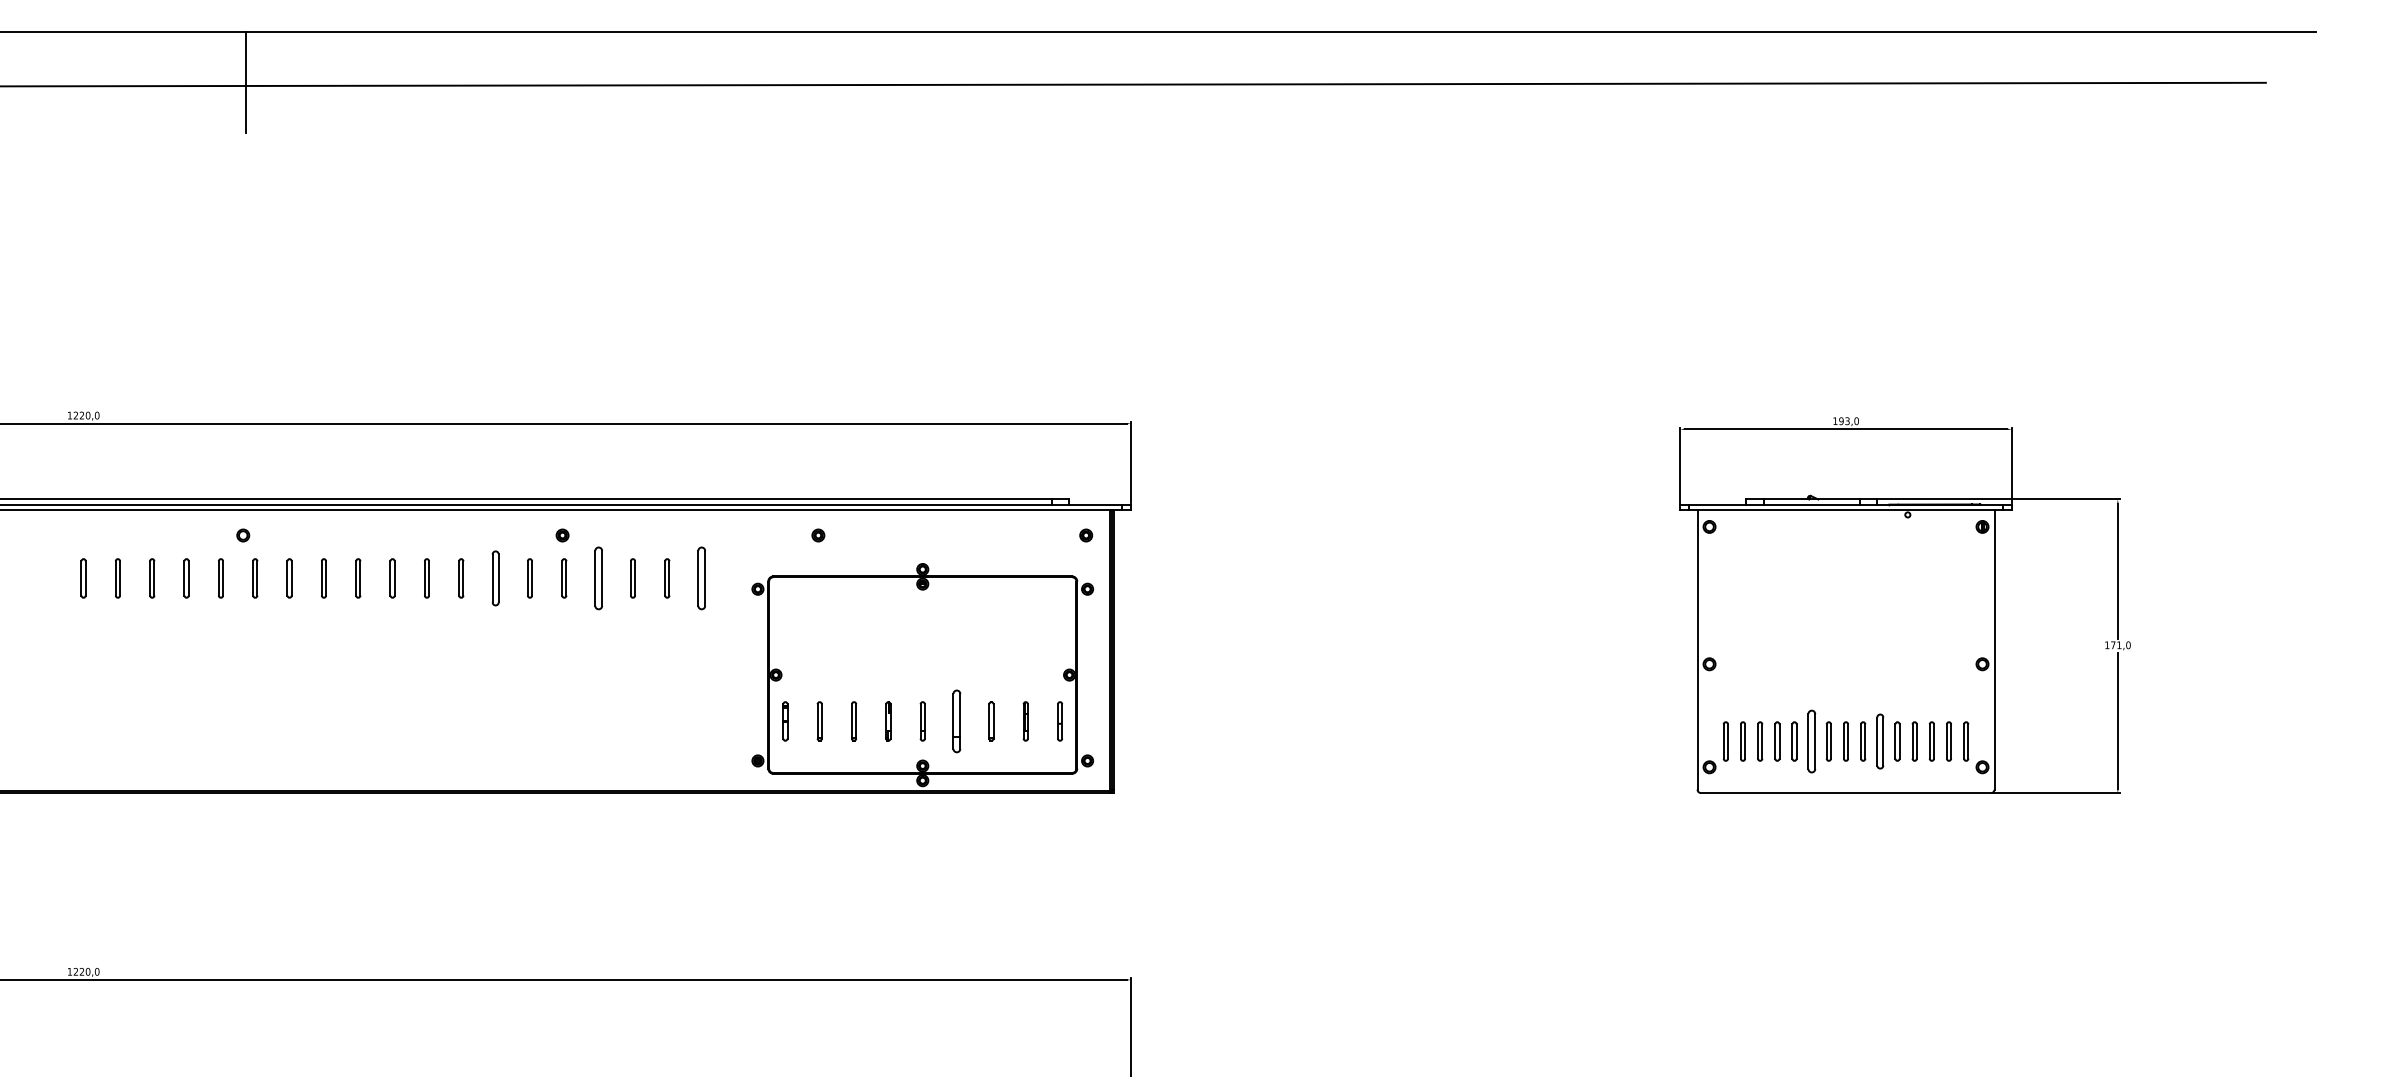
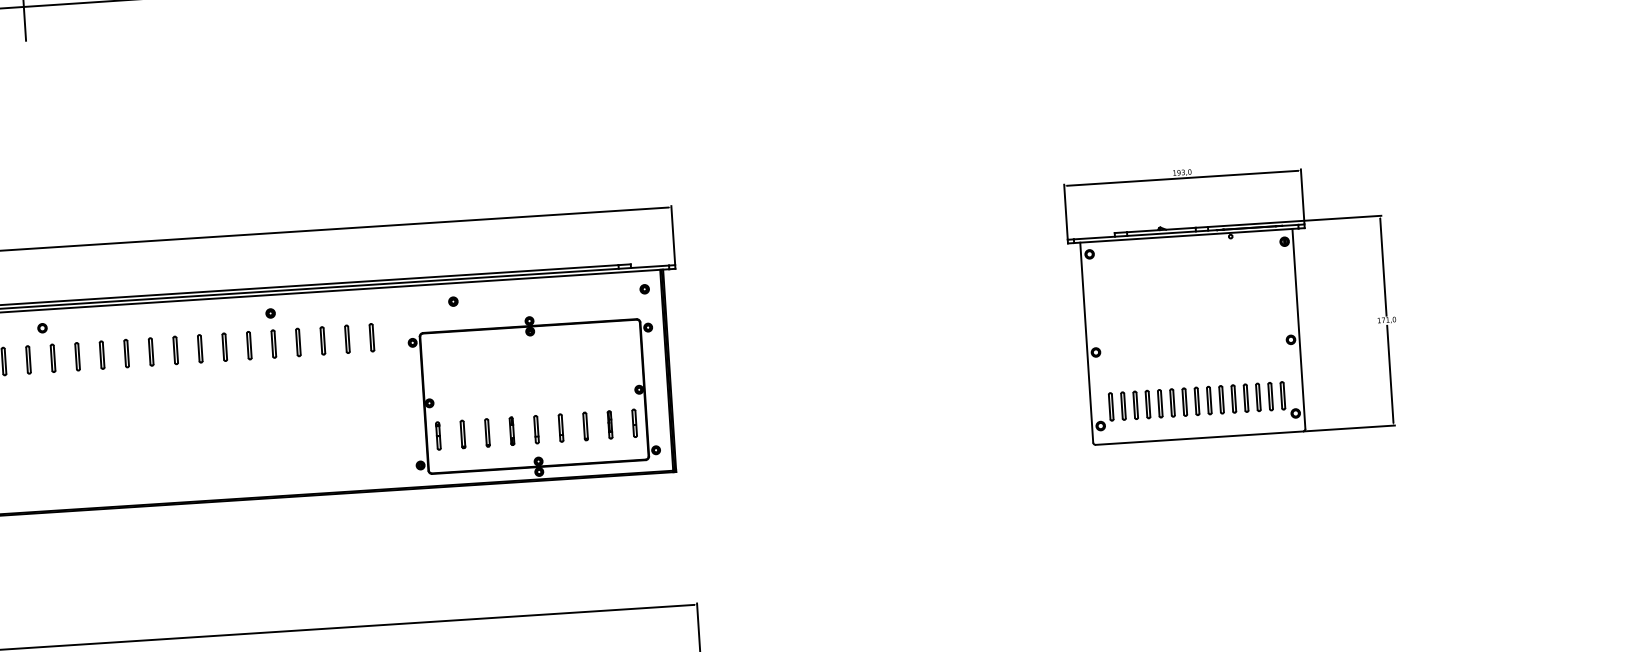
part: (495, 578) -> (224, 347), size x0.71
part: (598, 578) -> (298, 342), size x0.62
part: (701, 578) -> (371, 337), size x0.62
part: (957, 721) -> (561, 428), size x0.62
part: (1811, 741) -> (1172, 402), size x0.62
part: (1880, 741) -> (1221, 399), size x0.71

